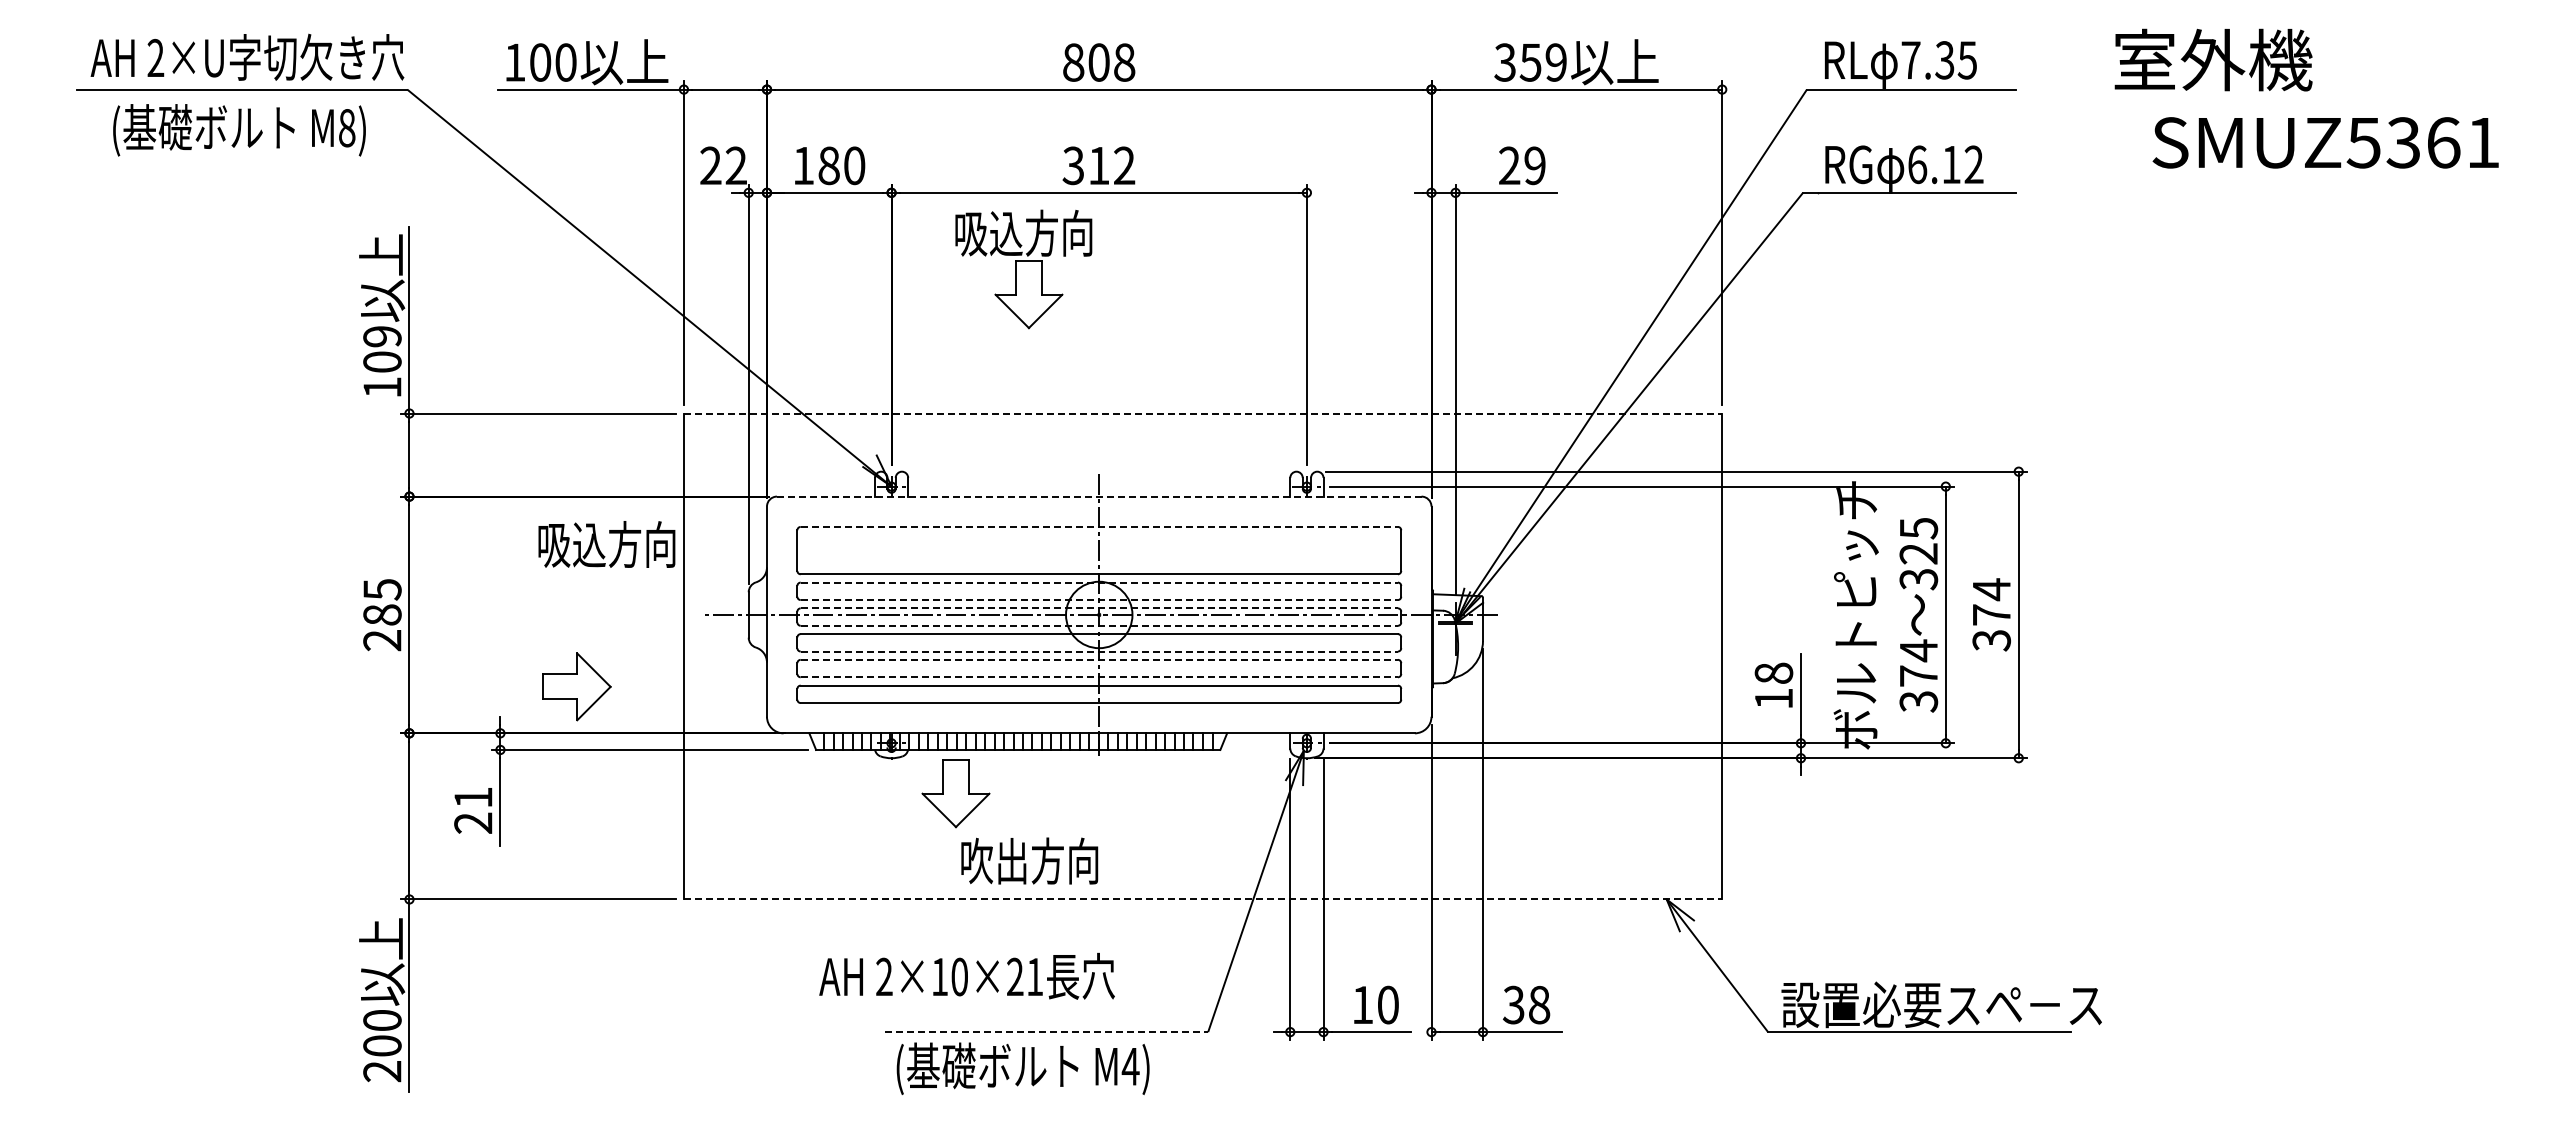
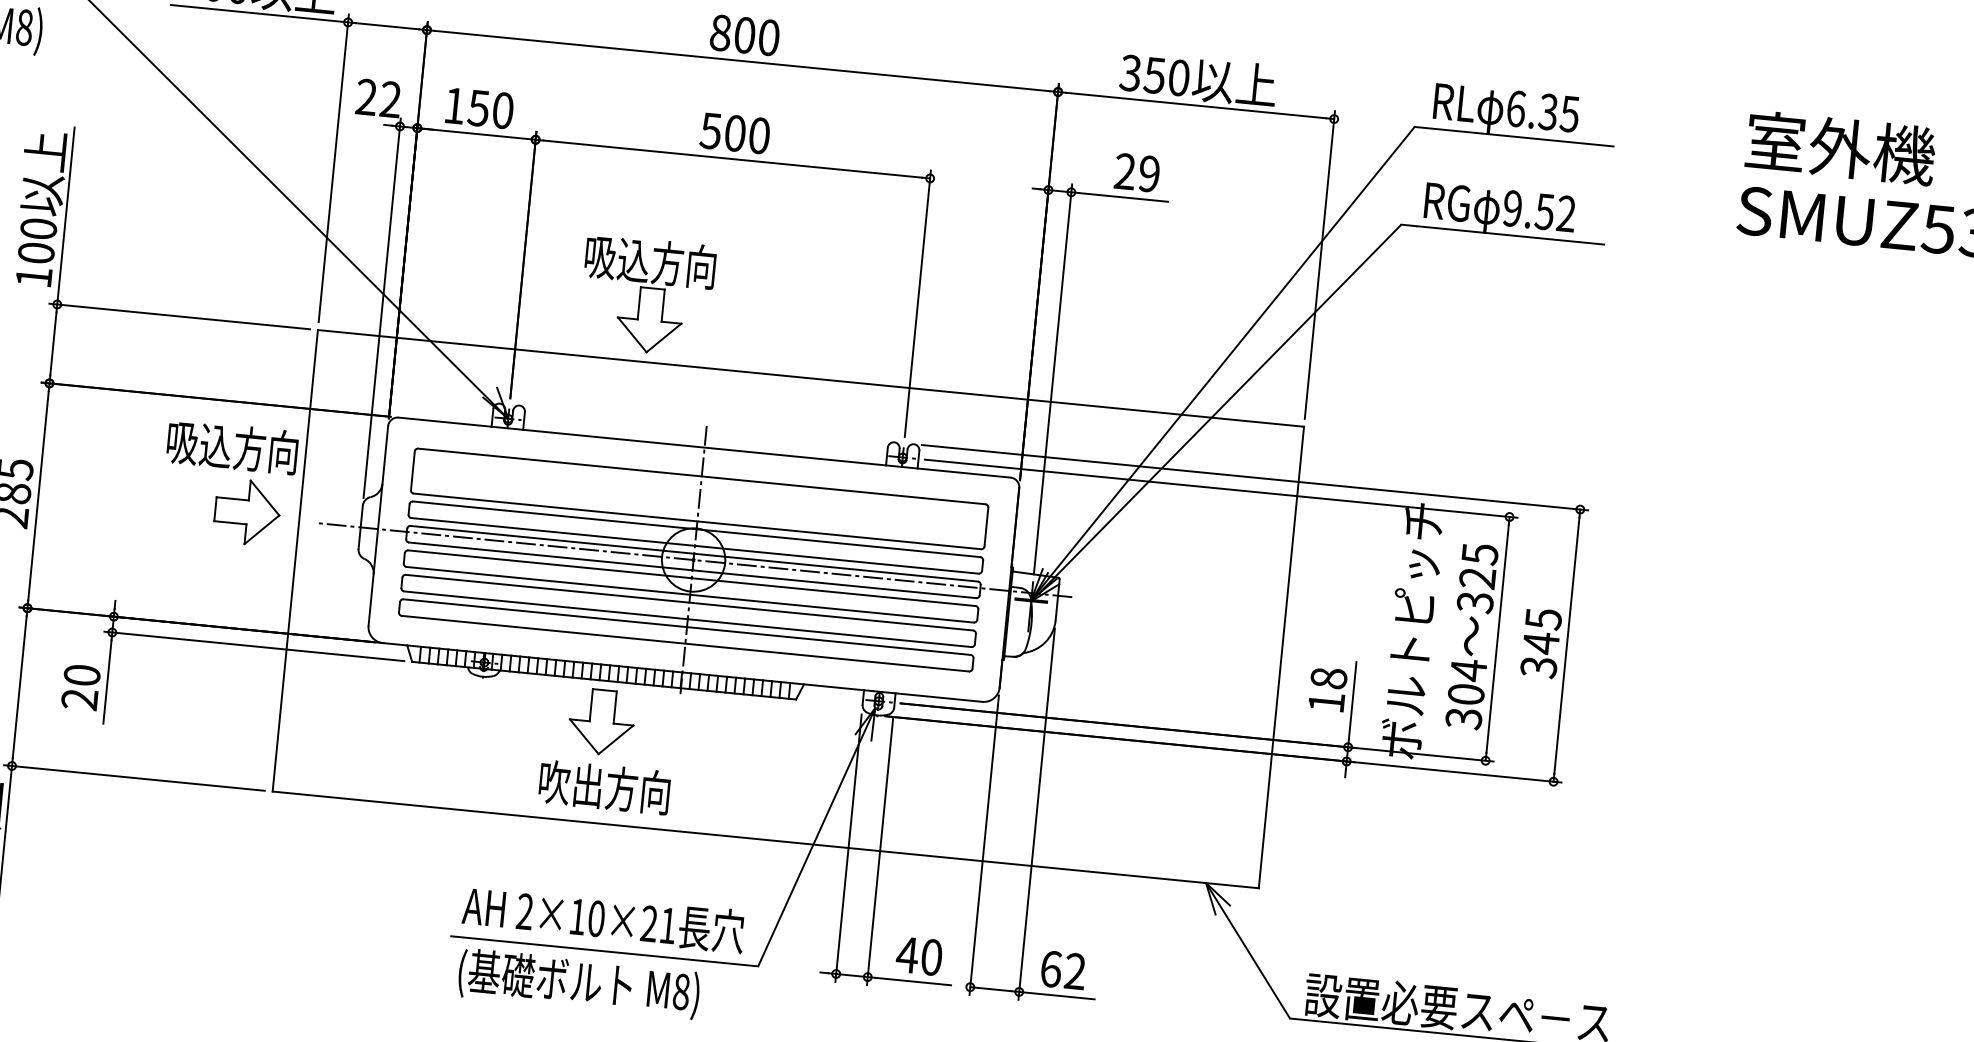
text: (2213, 59) -> (1840, 147), moved
text: (1910, 60) -> (1515, 108), 7.35 -> 6.35
text: (1124, 62) -> (769, 37), 808 -> 800
text: (1555, 62) -> (1178, 77), 359 -> 350
text: (1934, 164) -> (1528, 209), 6.12 -> 9.52
text: (828, 165) -> (478, 107), 180 -> 150
text: (1098, 165) -> (734, 133), 312 -> 500
part: (1023, 269) -> (646, 296), moved
text: (382, 336) -> (38, 228), 109 -> 100
line: (1203, 413) -> (811, 378), dashed -> solid
line: (1098, 496) -> (703, 447), dashed -> solid
line: (1099, 526) -> (702, 476), dashed -> solid
line: (1099, 582) -> (696, 529), dashed -> solid
line: (1099, 600) -> (695, 546), dashed -> solid
text: (1992, 602) -> (1543, 631), 374 -> 345
line: (1099, 608) -> (694, 553), dashed -> solid
line: (1099, 625) -> (692, 570), dashed -> solid
line: (1099, 651) -> (690, 594), dashed -> solid
line: (1099, 659) -> (689, 602), dashed -> solid
text: (1918, 675) -> (1466, 693), 374 -> 304
line: (1099, 677) -> (688, 619), dashed -> solid
part: (576, 686) -> (246, 511), moved
part: (955, 793) -> (601, 722), moved
text: (473, 797) -> (82, 675), 21 -> 20
line: (1203, 899) -> (766, 839), dashed -> solid
text: (966, 975) -> (603, 917), moved
text: (1362, 1004) -> (907, 954), 10 -> 40
text: (1526, 1004) -> (1063, 969), 38 -> 62
line: (1046, 1032) -> (604, 951), dashed -> solid
text: (1130, 1066) -> (681, 991), M4) -> M8)

